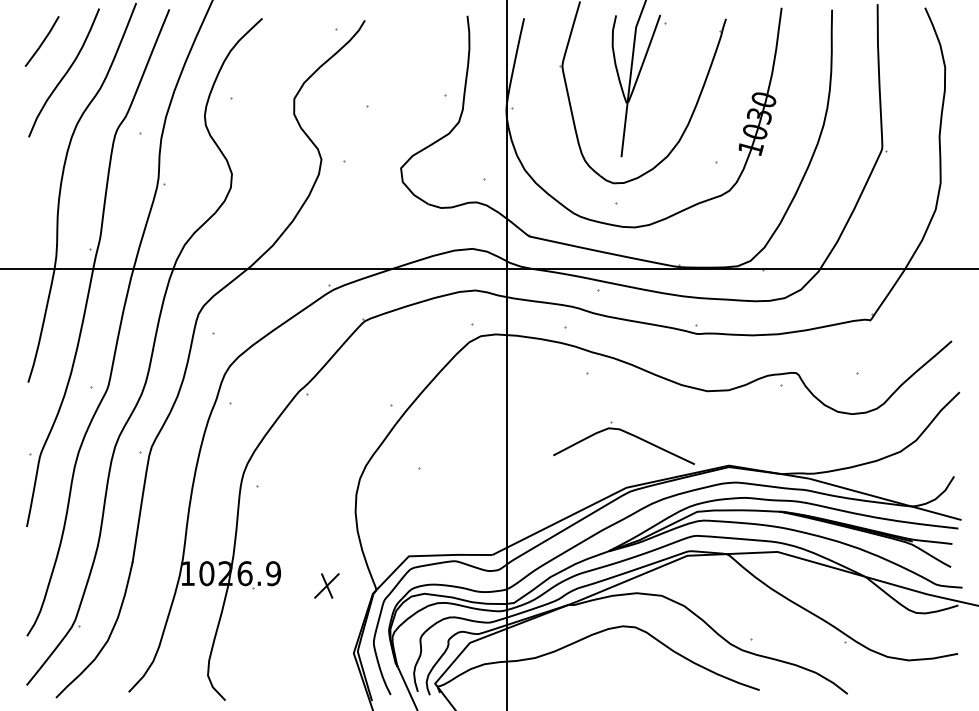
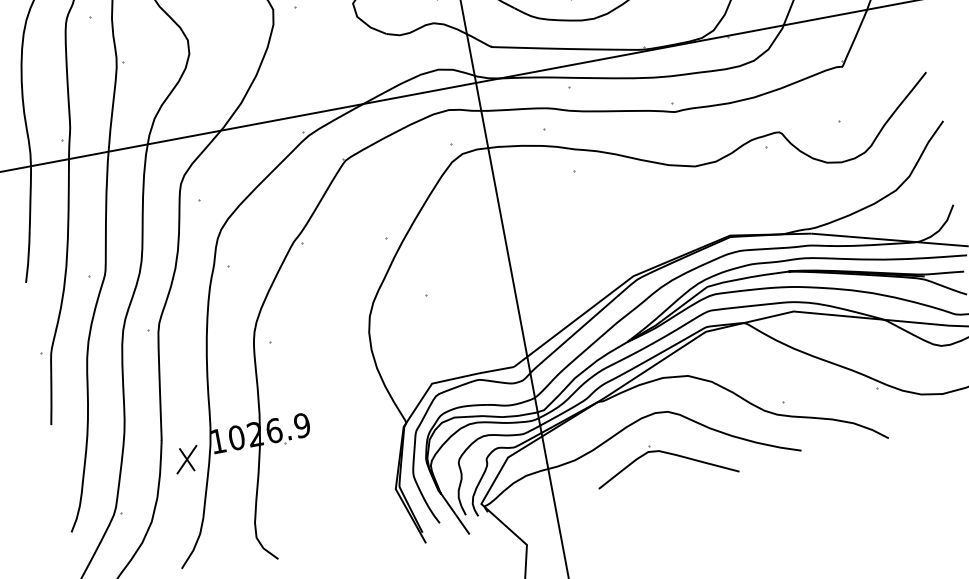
part: (628, 434) -> (668, 454), moved
part: (326, 585) -> (186, 459), moved

